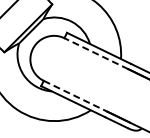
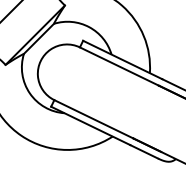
line: (96, 53) -> (119, 66), dashed -> solid
line: (75, 96) -> (93, 119), dashed -> solid

